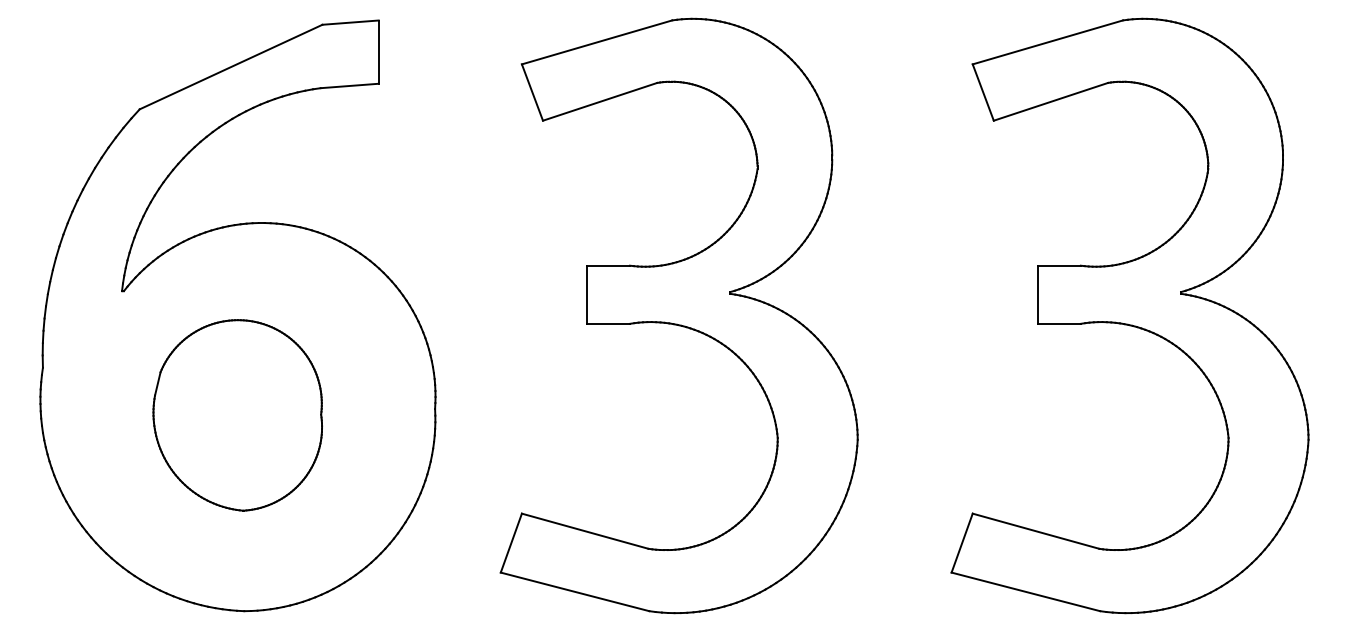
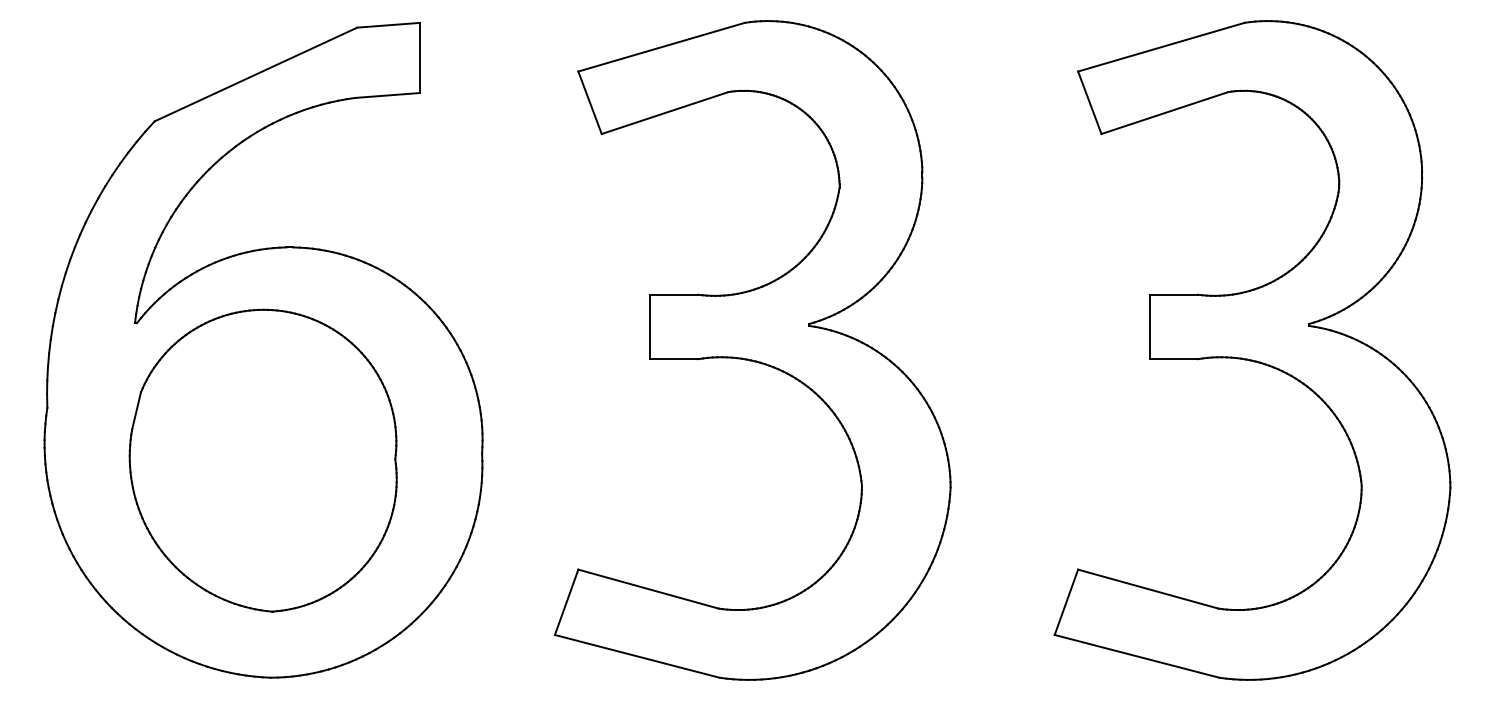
part: (237, 415) -> (263, 460), size x1.43

